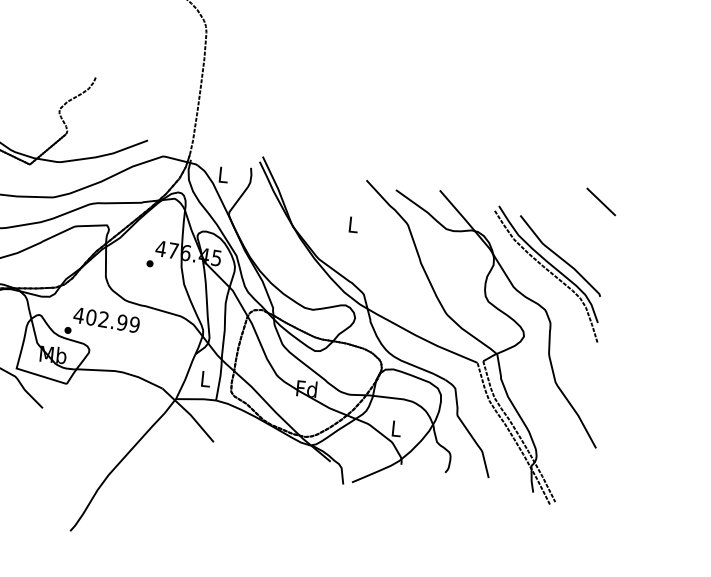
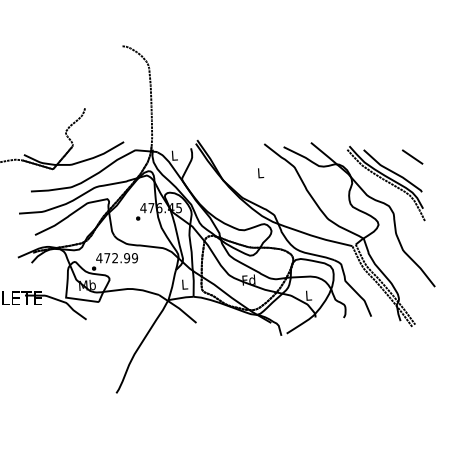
line: (601, 201) -> (412, 156), moved
text: (91, 318) -> (107, 258), 402.99 -> 472.99

